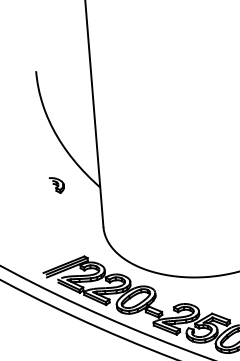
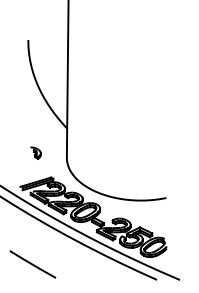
part: (56, 184) -> (35, 152), moved

